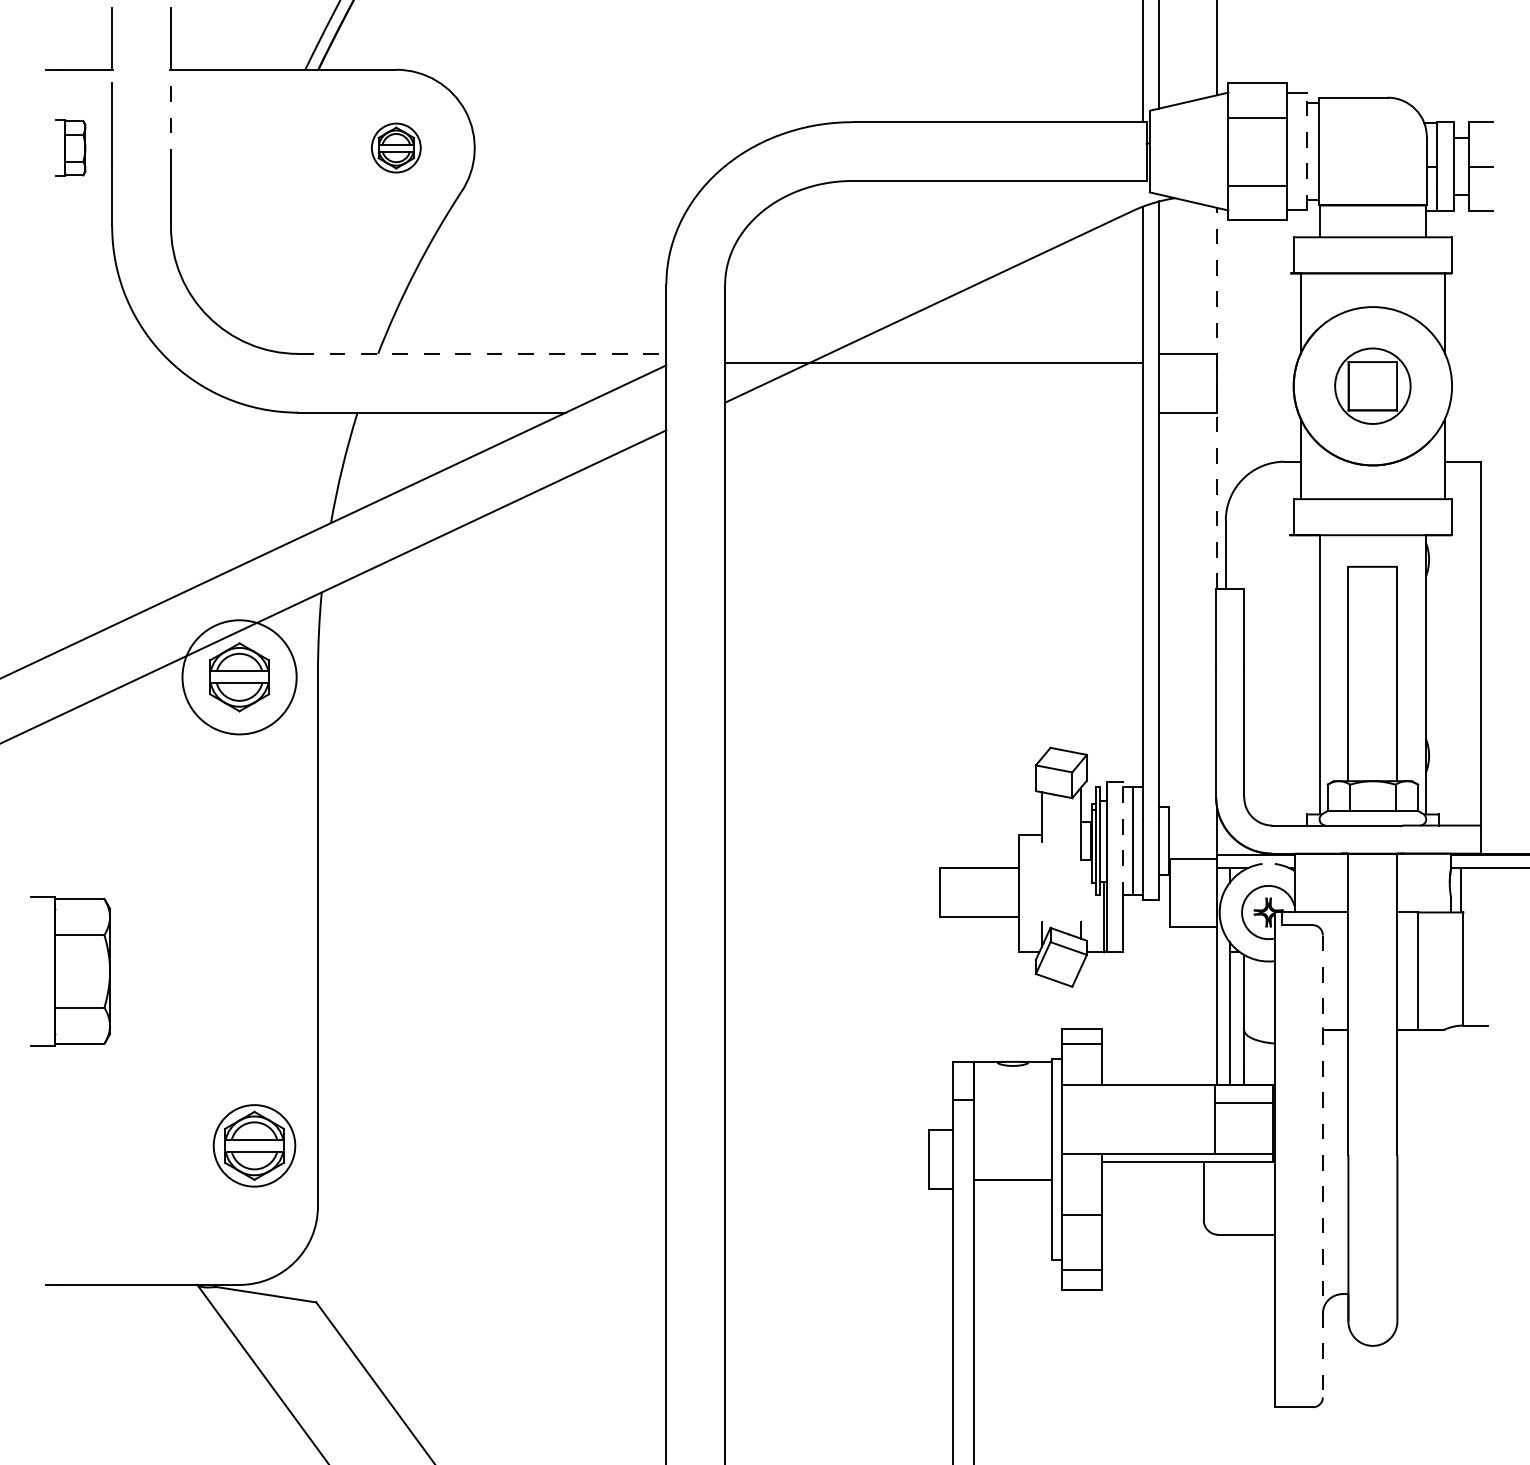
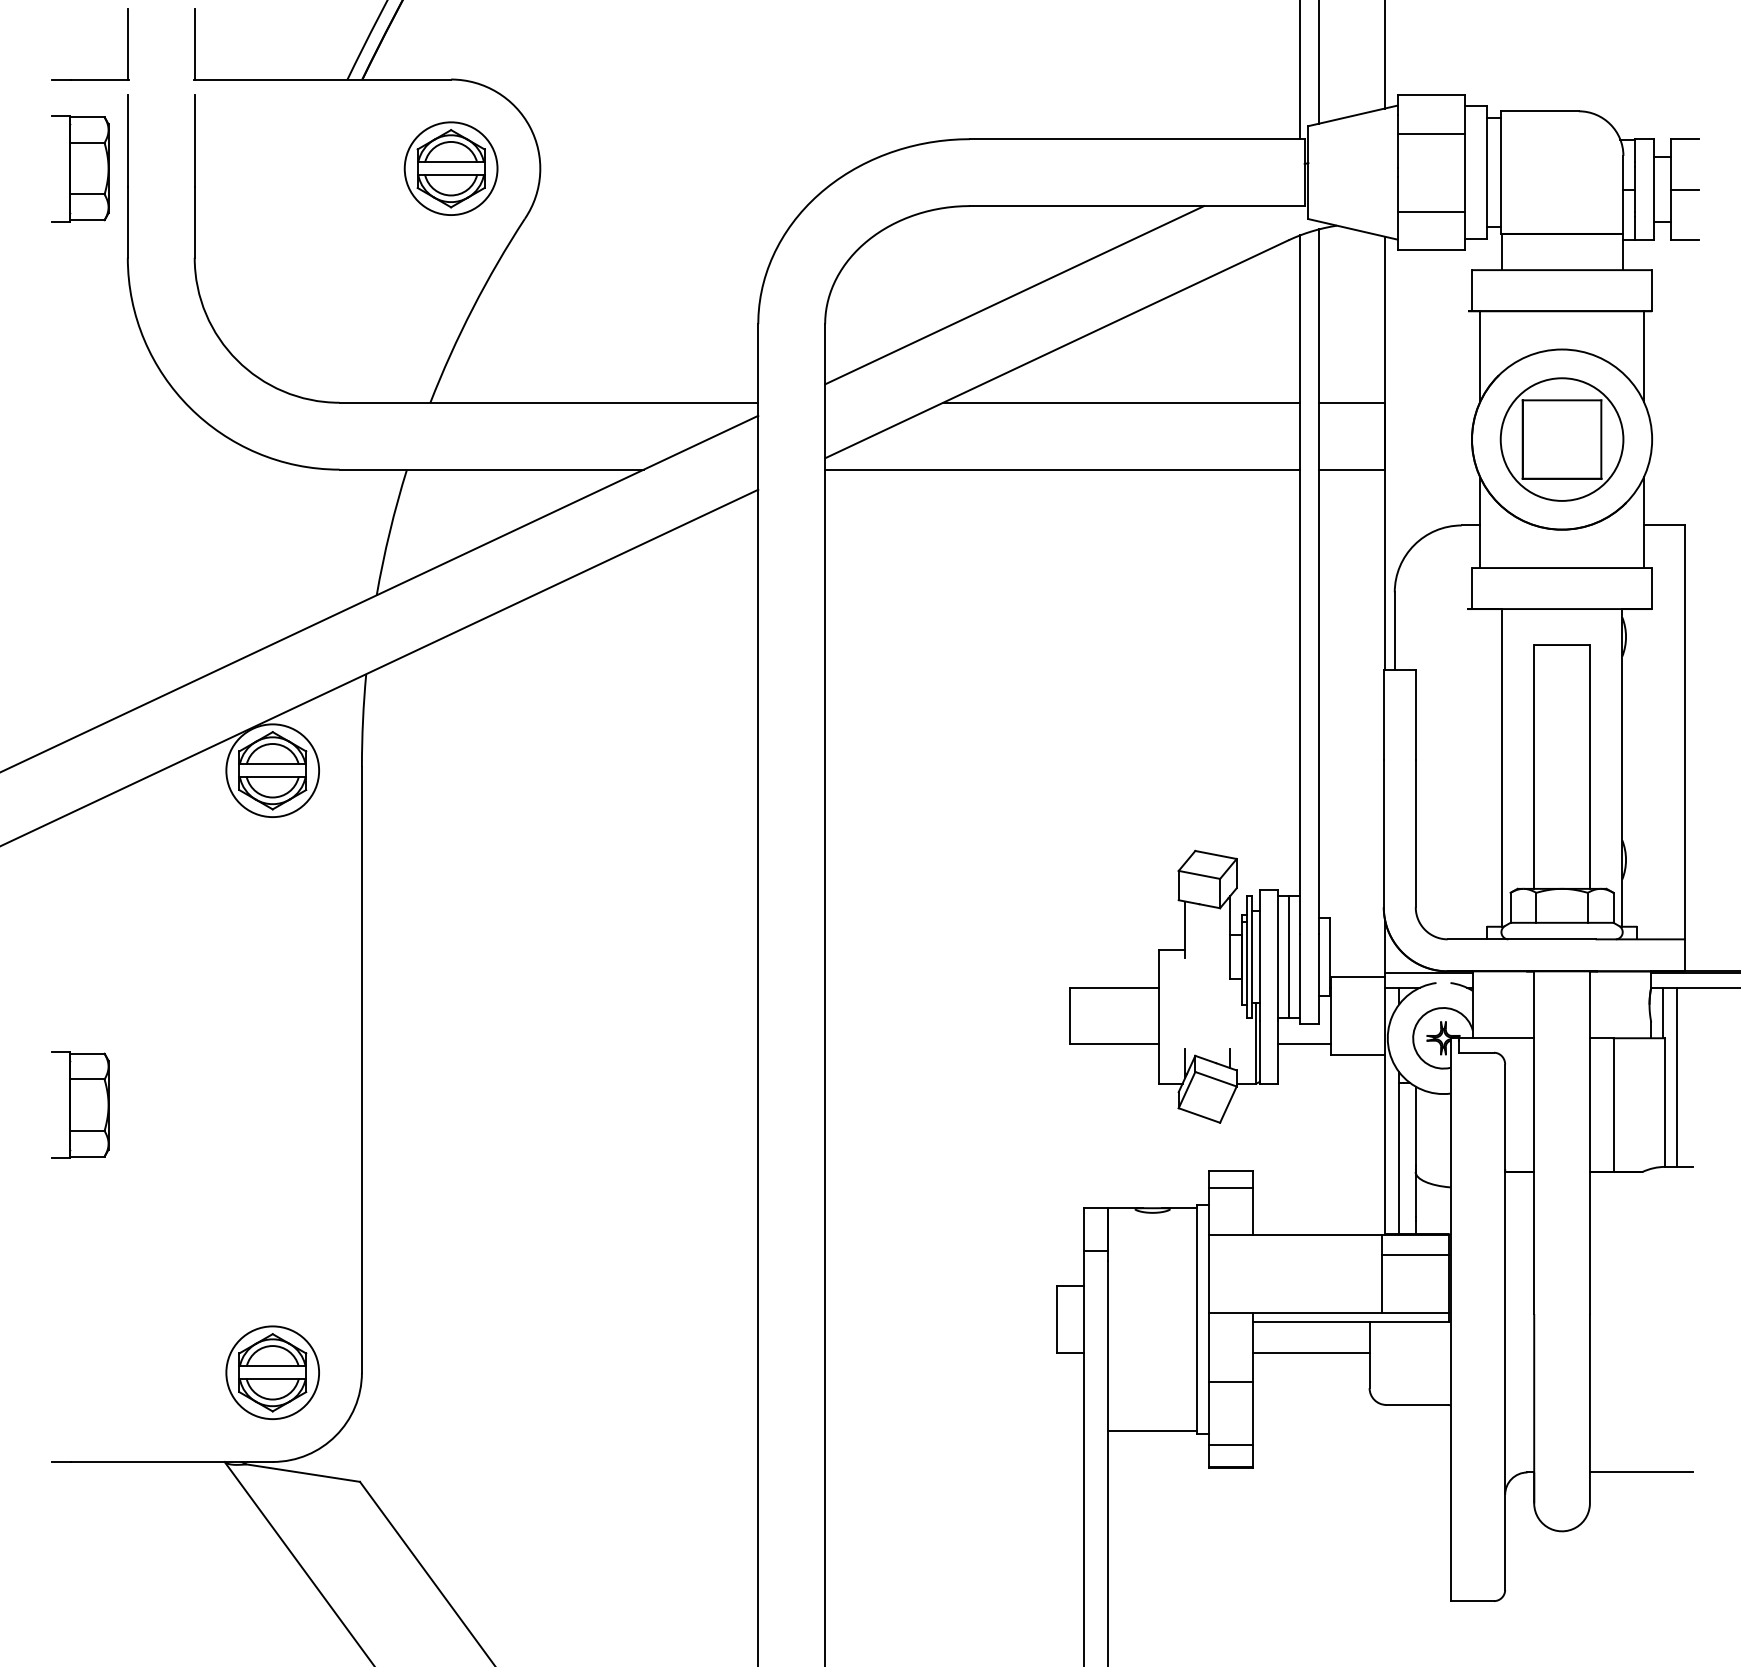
line: (170, 123) -> (194, 140), dashed -> solid
part: (70, 147) -> (80, 168), size x1.67
part: (395, 147) -> (450, 168), size x1.67
line: (1306, 151) -> (1486, 172), dashed -> solid
line: (891, 259) -> (1014, 295), added
line: (482, 353) -> (549, 402), dashed -> solid
line: (985, 353) -> (1121, 402), added
line: (933, 362) -> (1062, 469), moved
part: (1372, 386) -> (1561, 439), size x1.43
line: (1216, 398) -> (1384, 453), dashed -> solid
circle: (239, 677) -> (272, 770), size x0.71
line: (1123, 839) -> (1278, 955), dashed -> solid
line: (1146, 917) -> (1304, 1043), added
line: (1474, 946) -> (1677, 1076), added
part: (70, 970) -> (80, 1104), size x0.62
part: (254, 1145) -> (272, 1372), moved
line: (1323, 1166) -> (1505, 1327), dashed -> solid
line: (1012, 1179) -> (1152, 1431), moved
line: (1152, 1189) -> (1311, 1353), added
line: (1441, 1294) -> (1640, 1472), added

